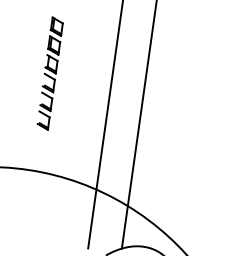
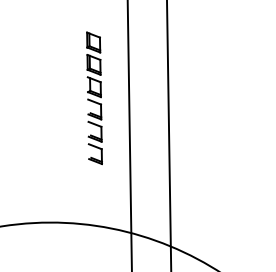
part: (49, 73) -> (93, 98), moved

